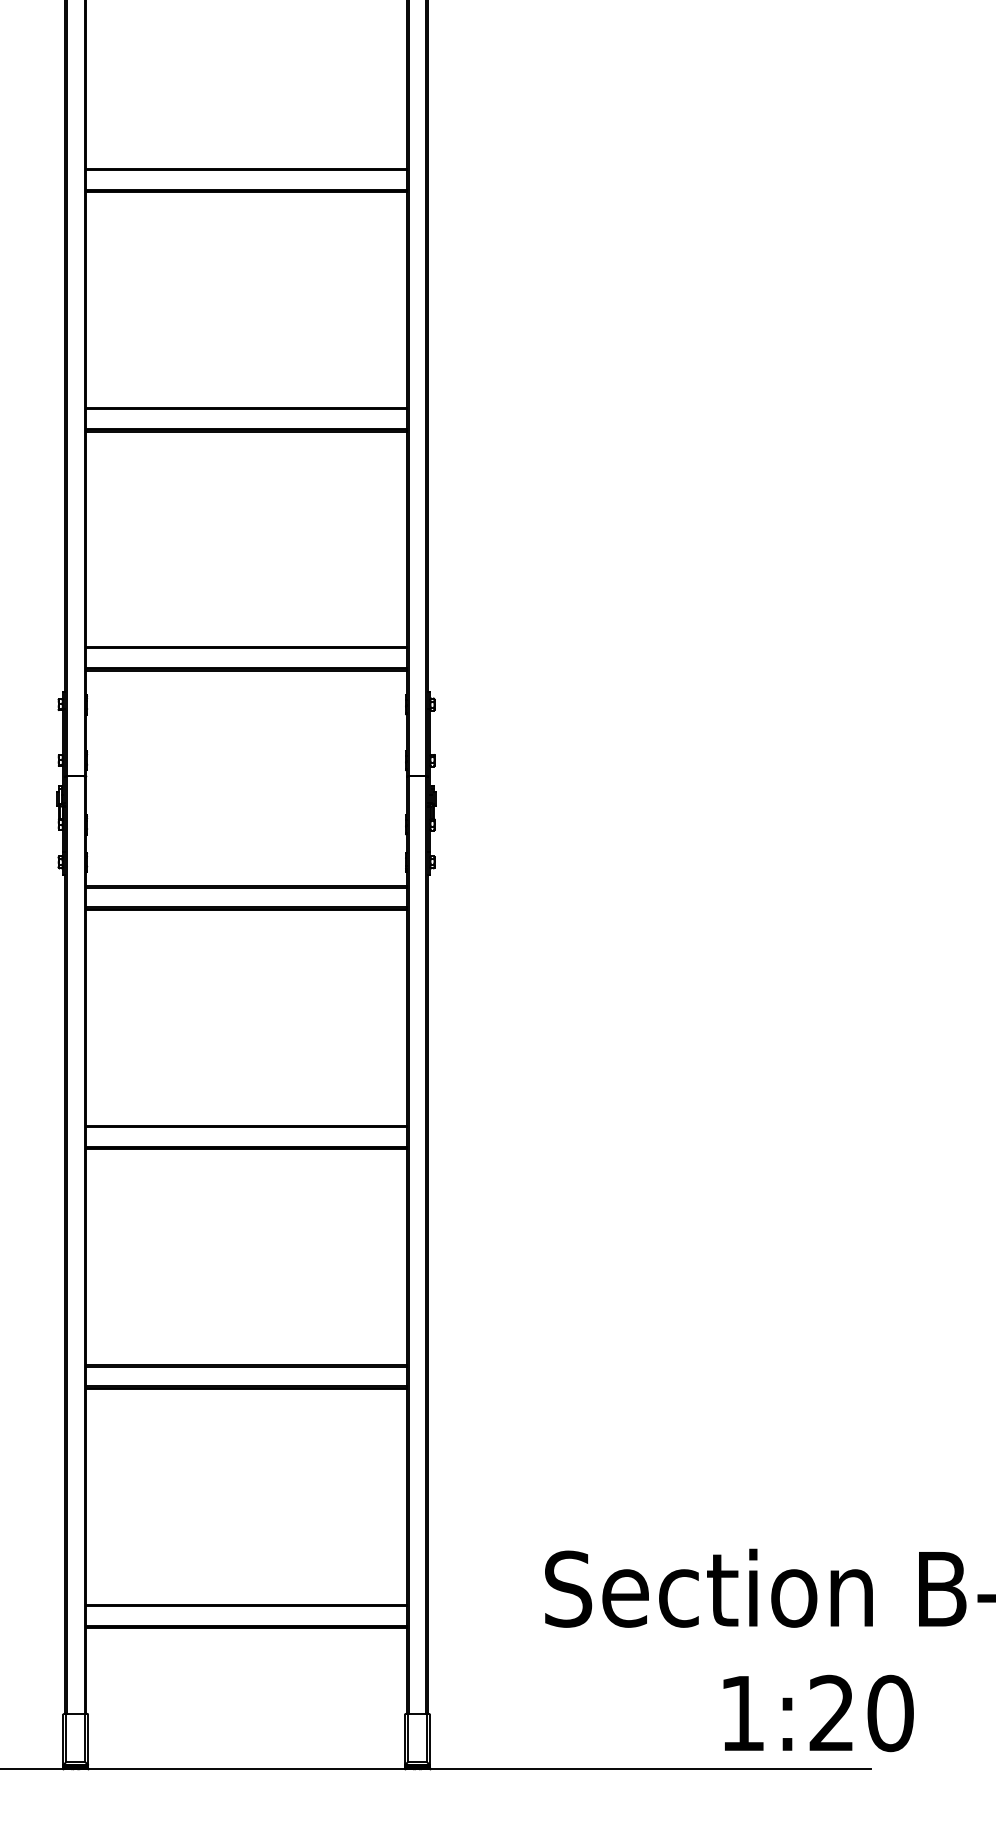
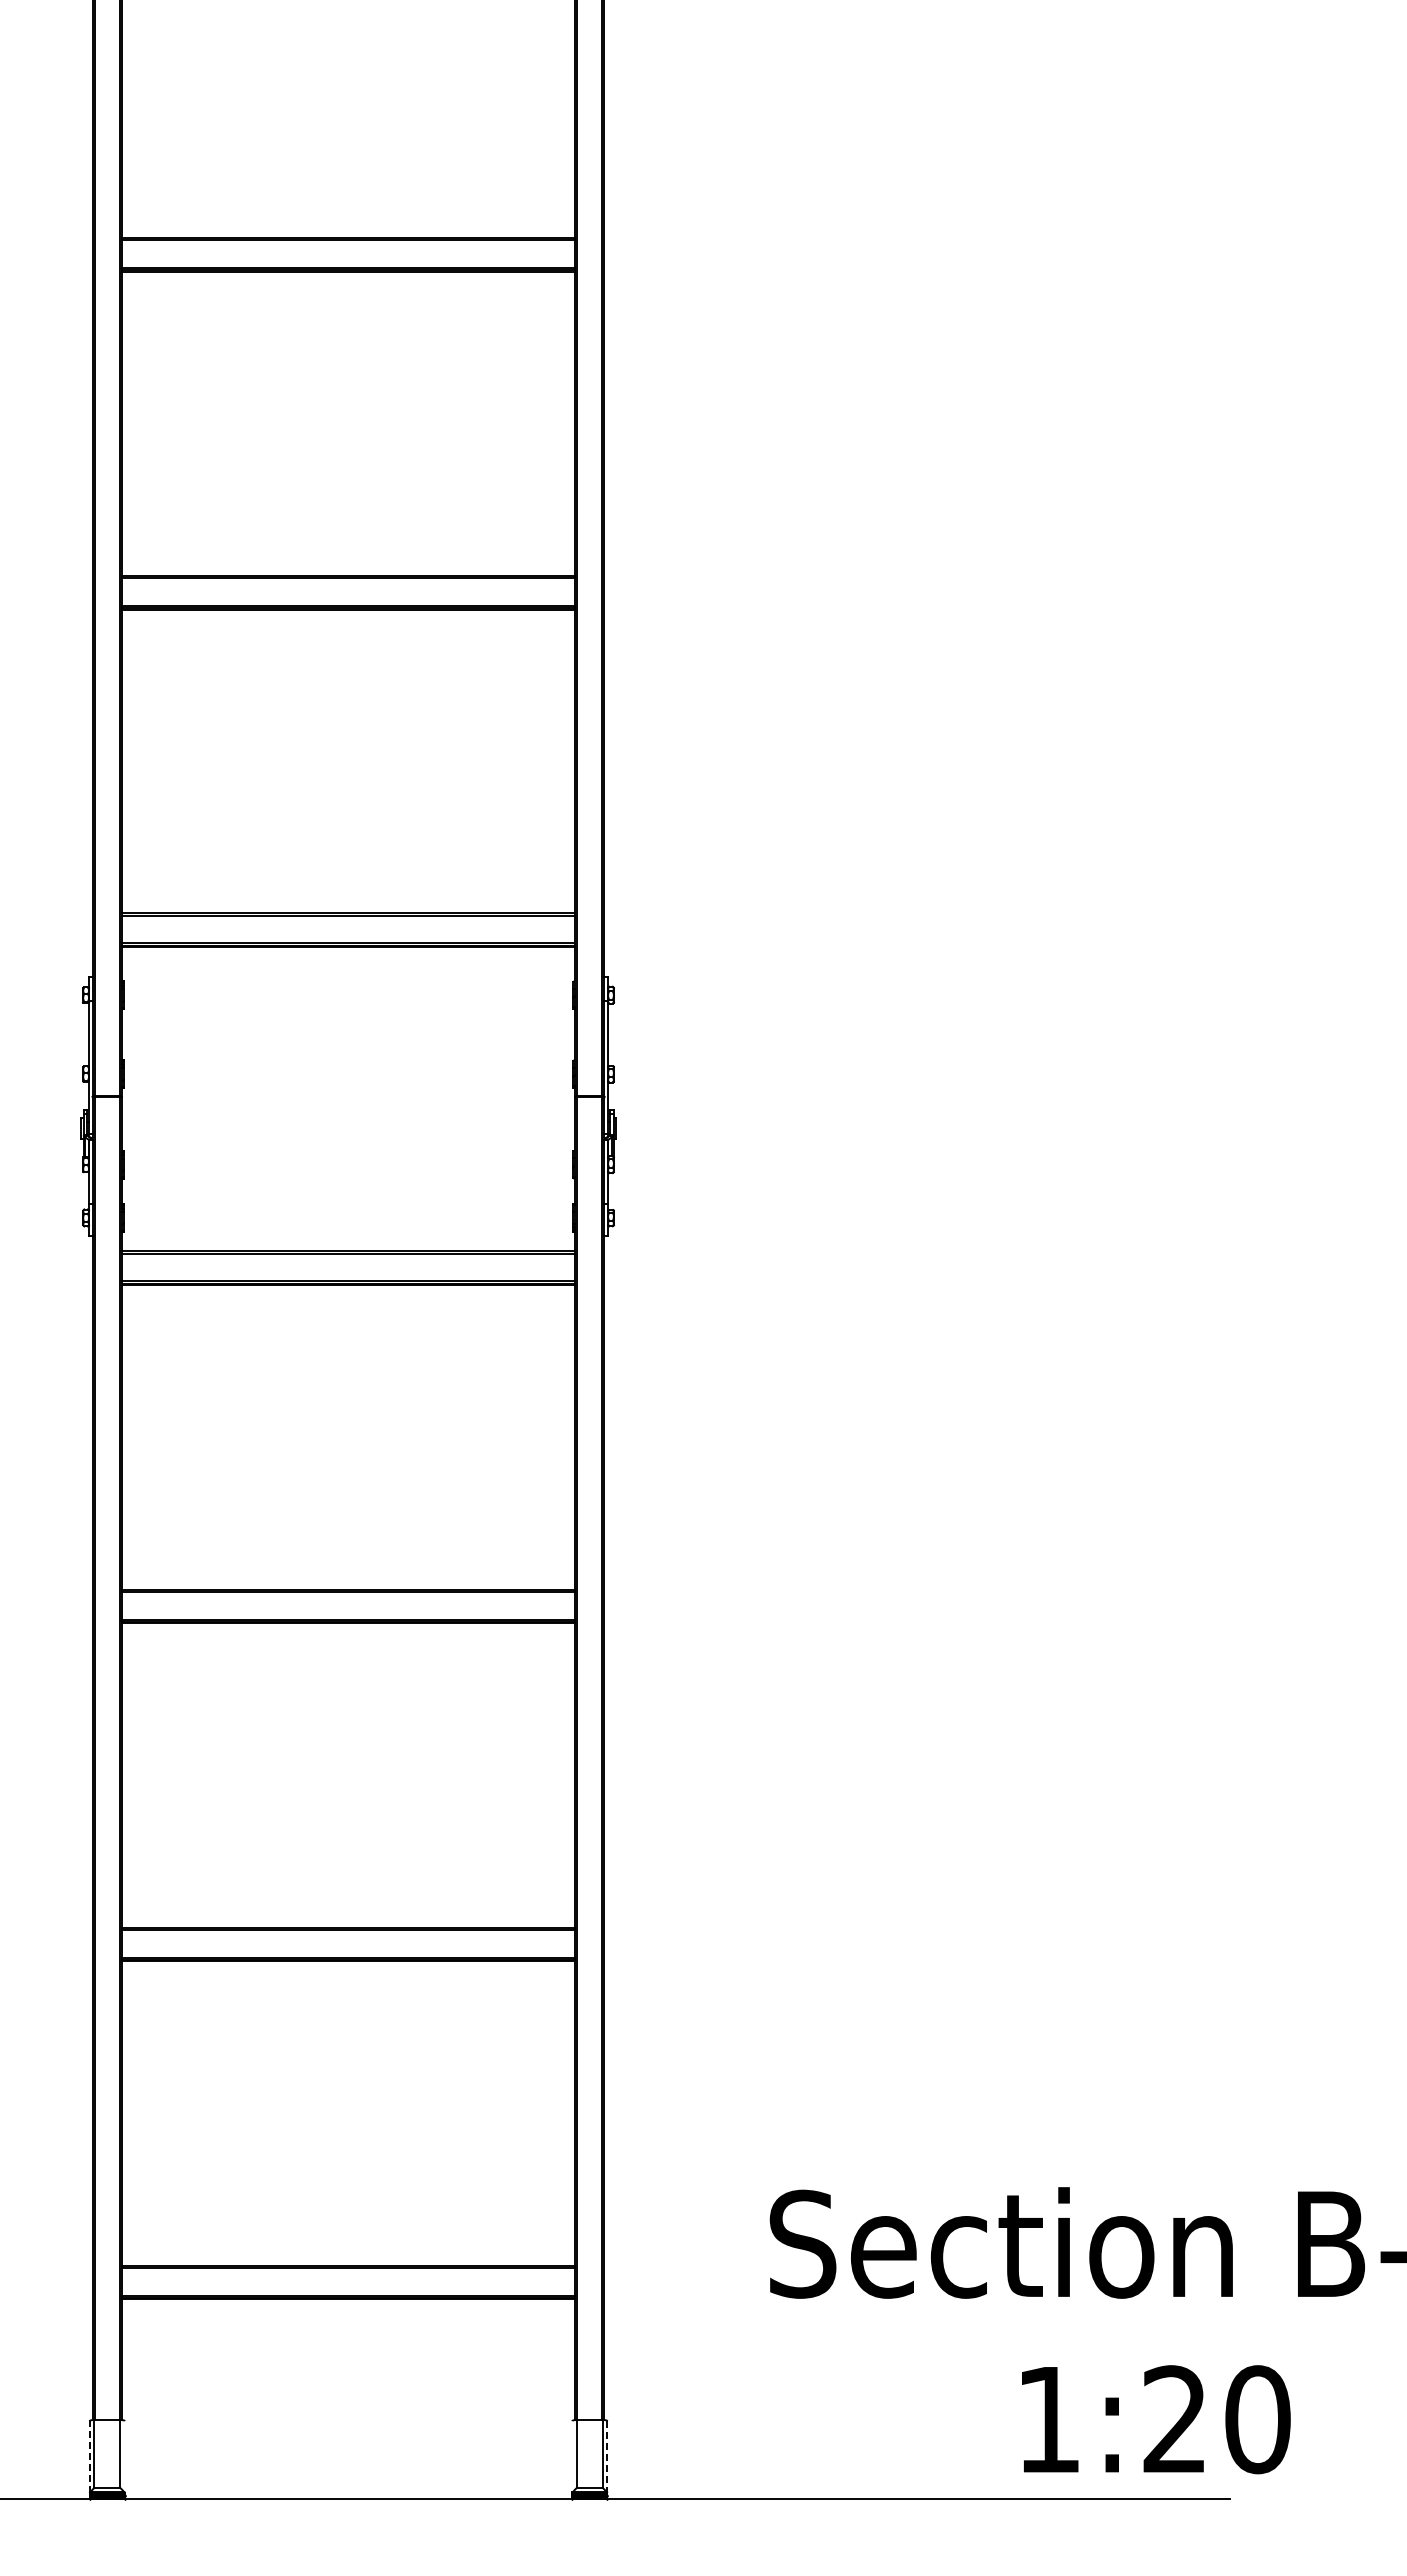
line: (63, 1739) -> (89, 2456), solid -> dashed
line: (87, 1739) -> (124, 2456), removed
line: (405, 1739) -> (572, 2456), removed
line: (430, 1739) -> (607, 2456), solid -> dashed

